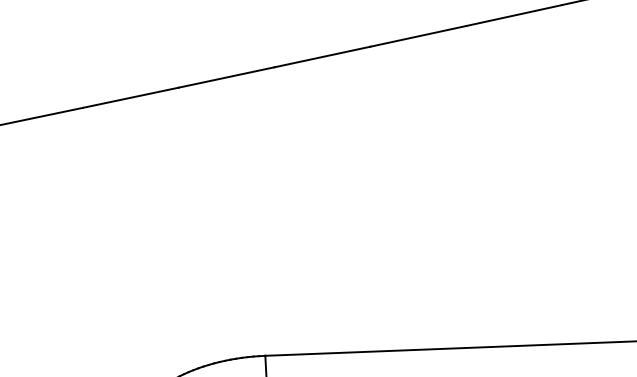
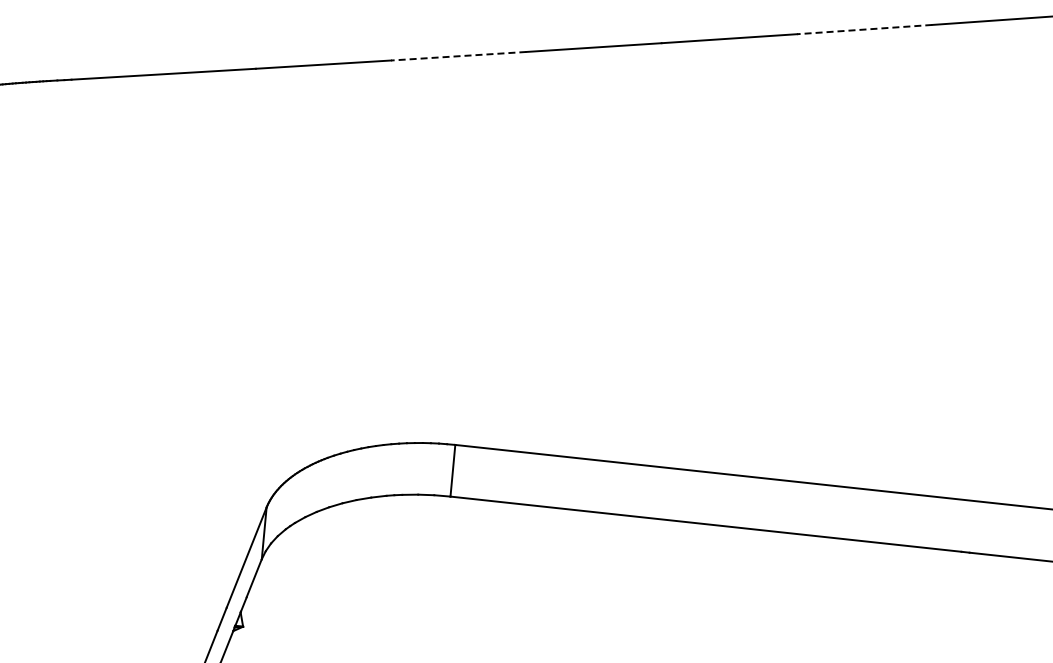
line: (514, 15) -> (864, 29), solid -> dashed
line: (226, 77) -> (458, 56), solid -> dashed

